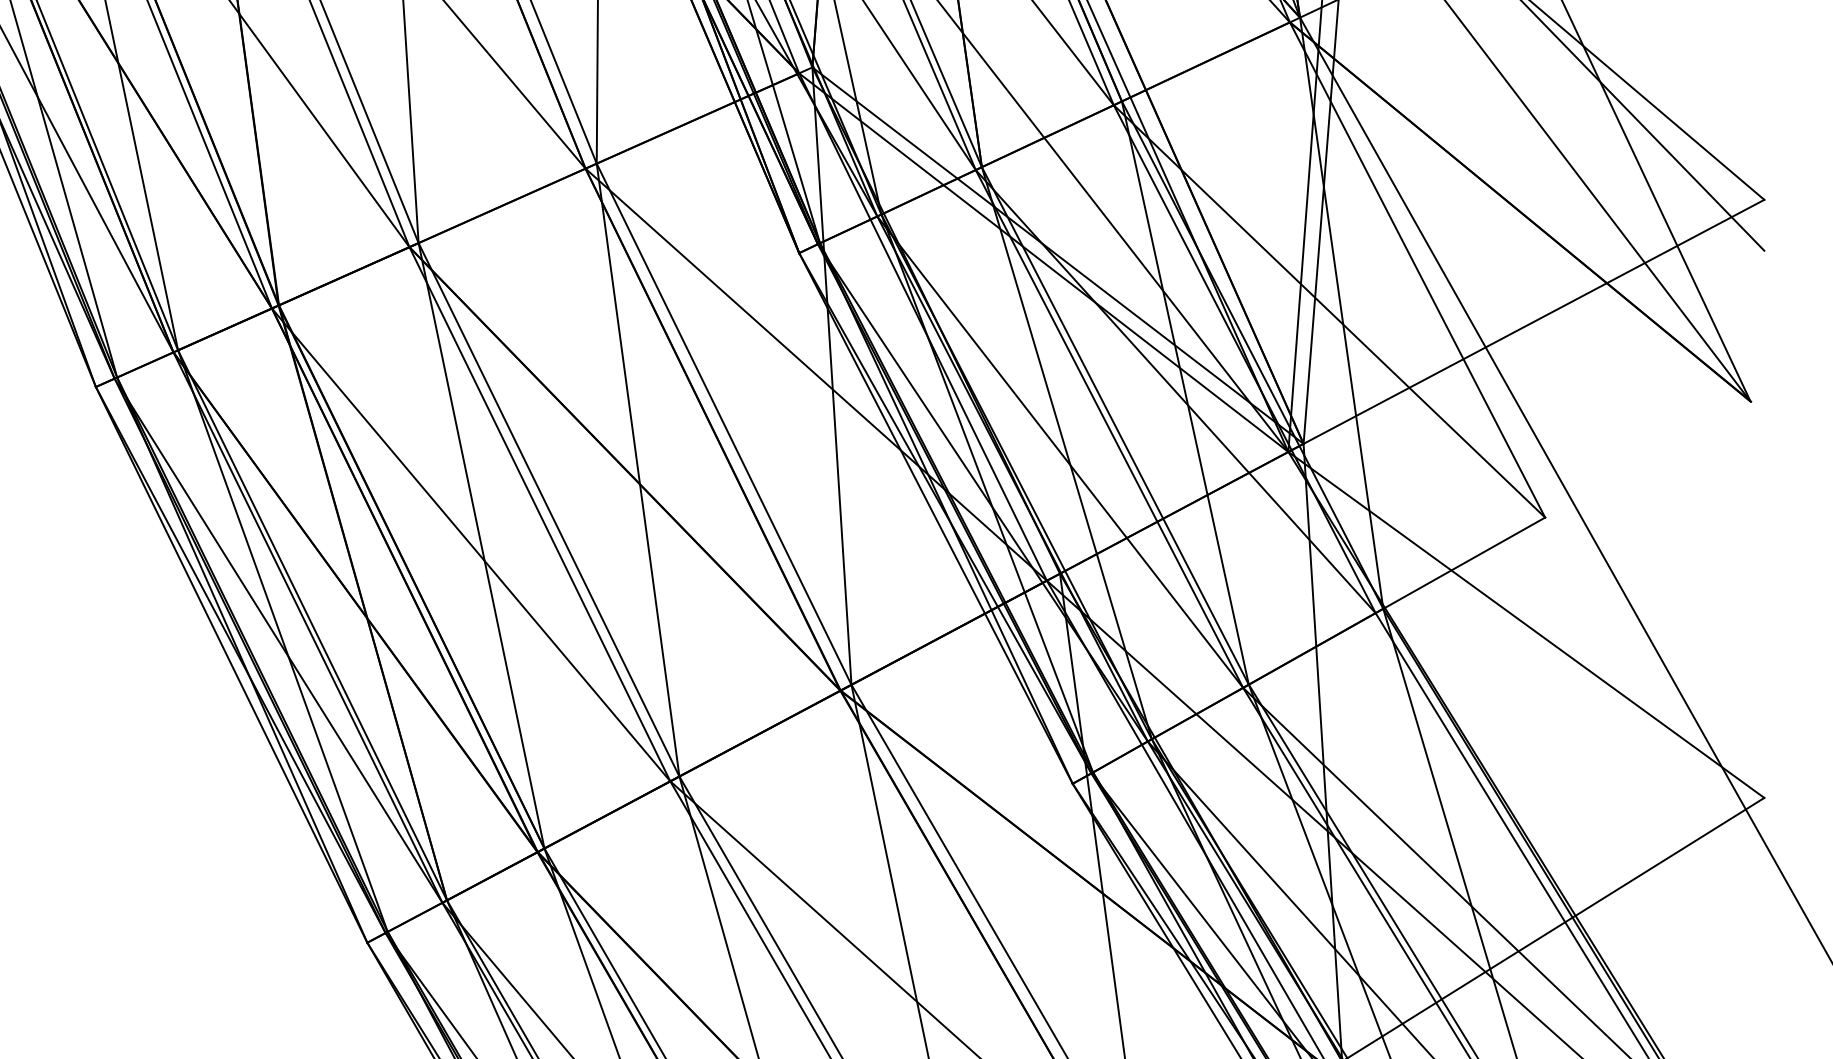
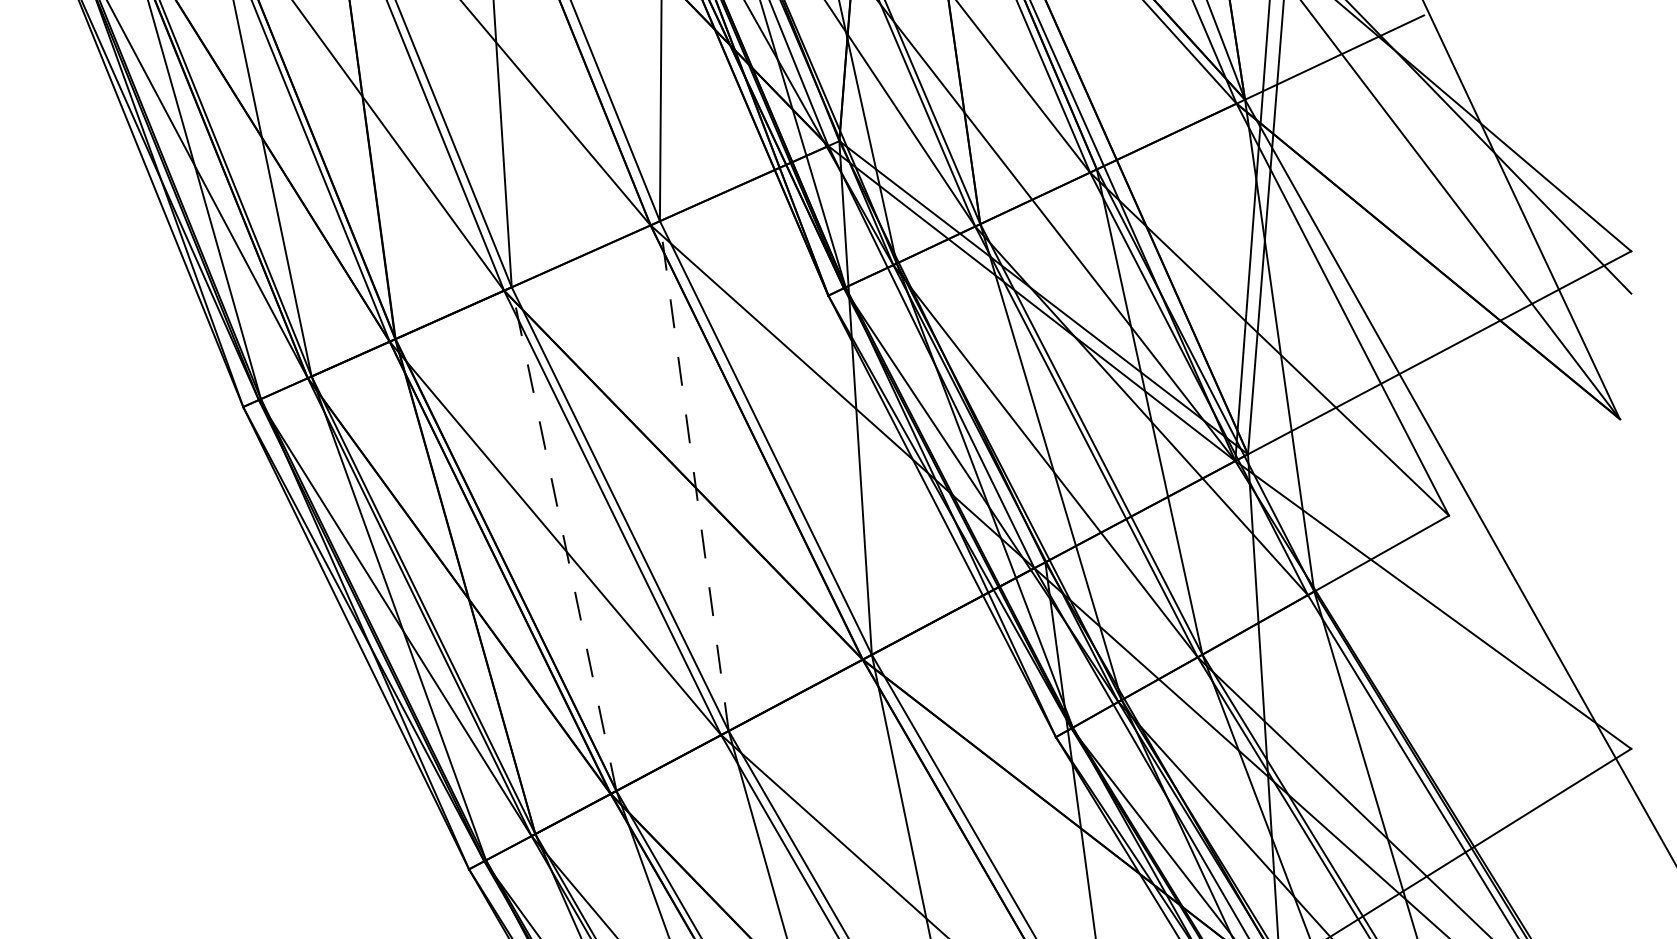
line: (638, 469) -> (694, 475), solid -> dashed
line: (480, 545) -> (563, 538), solid -> dashed

